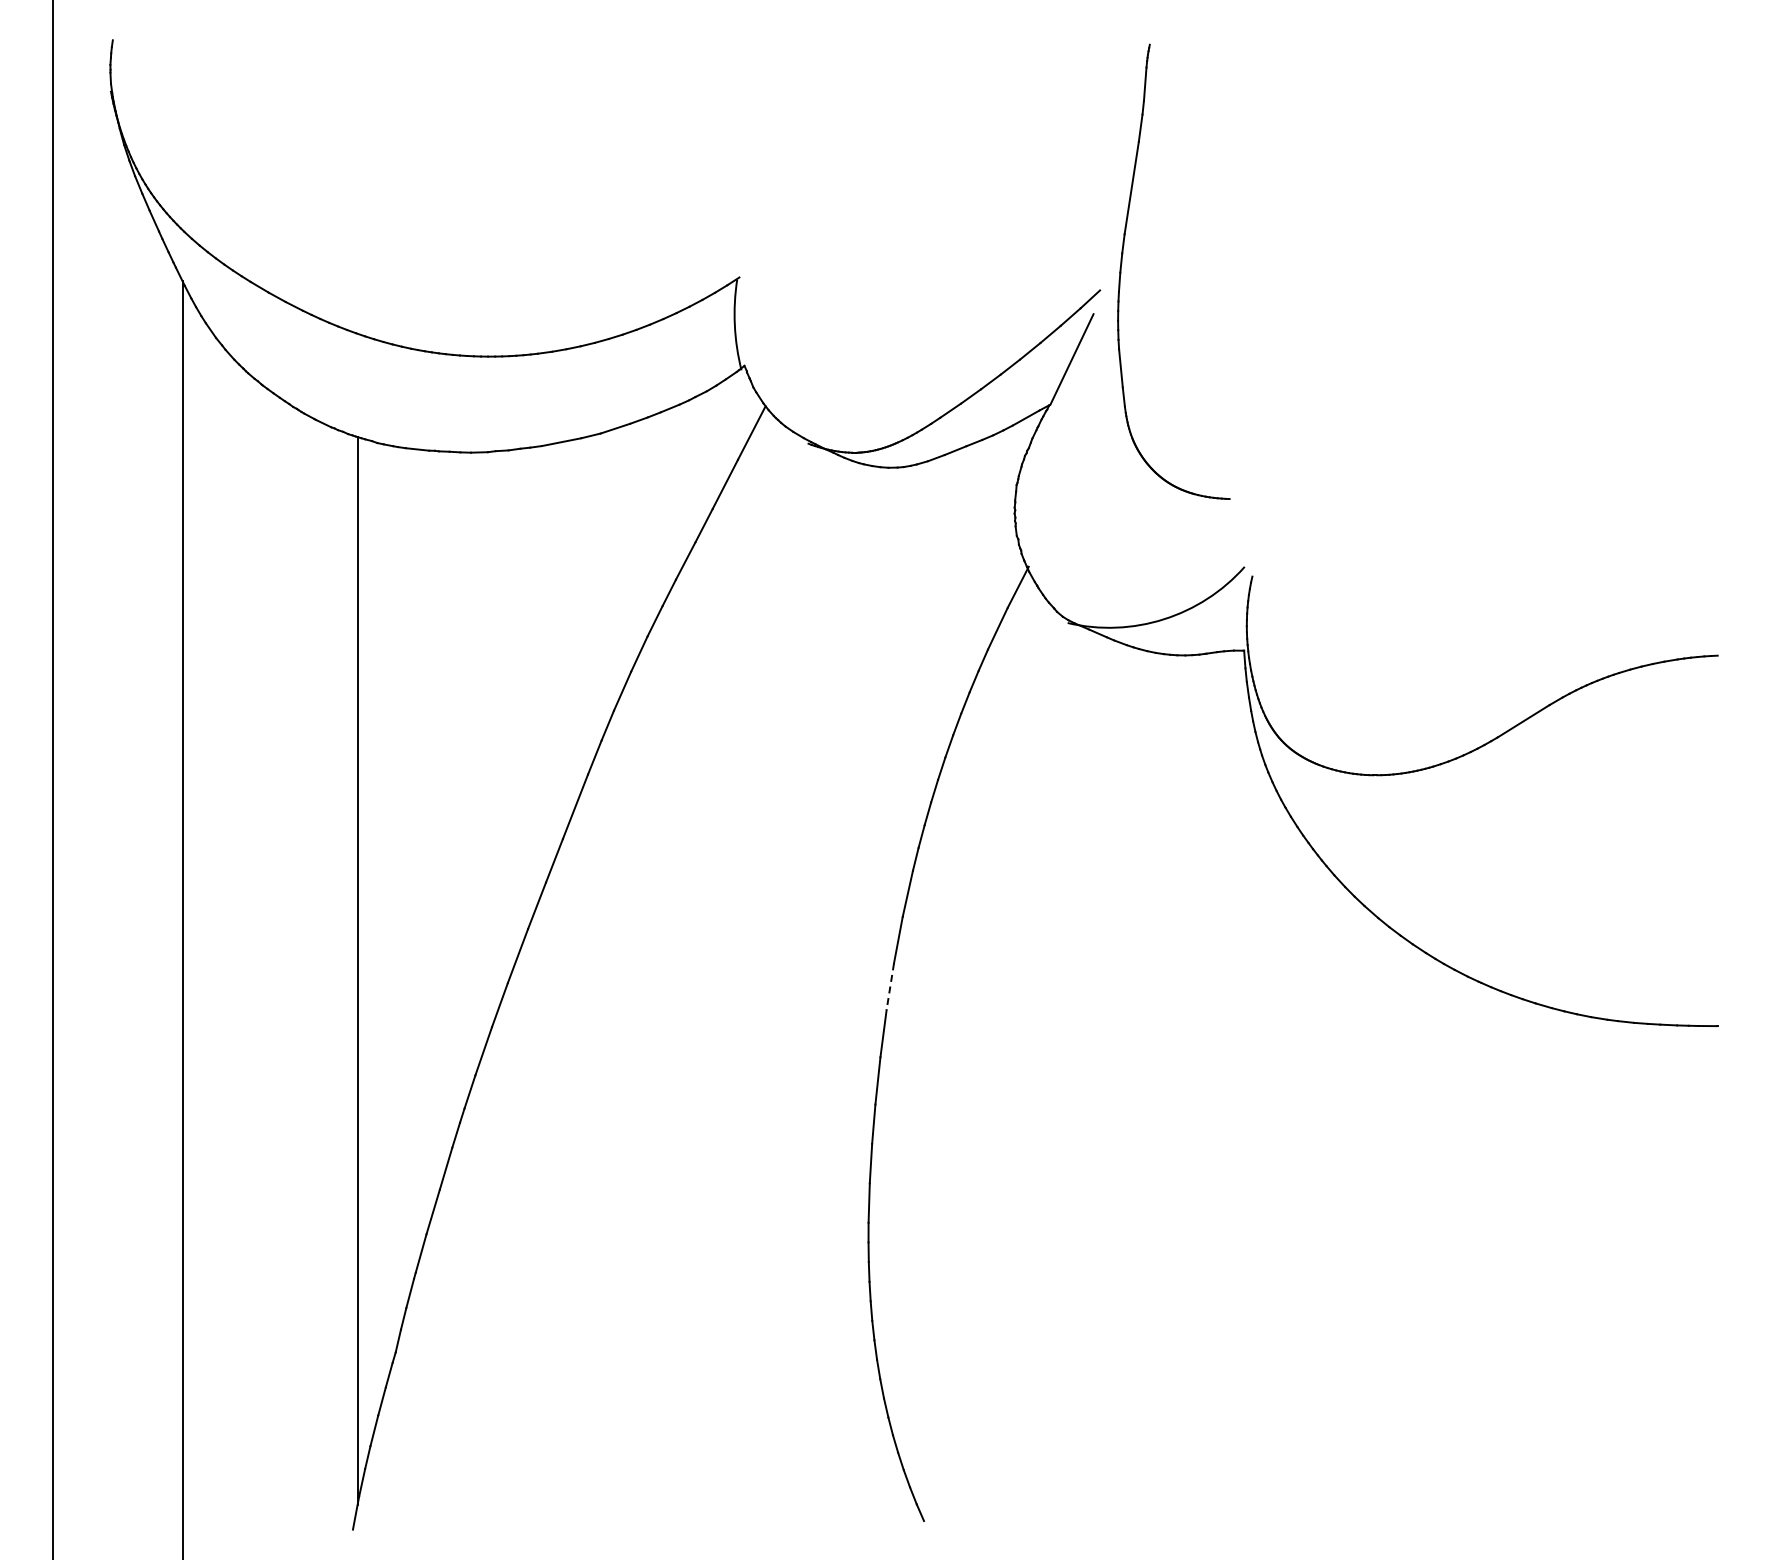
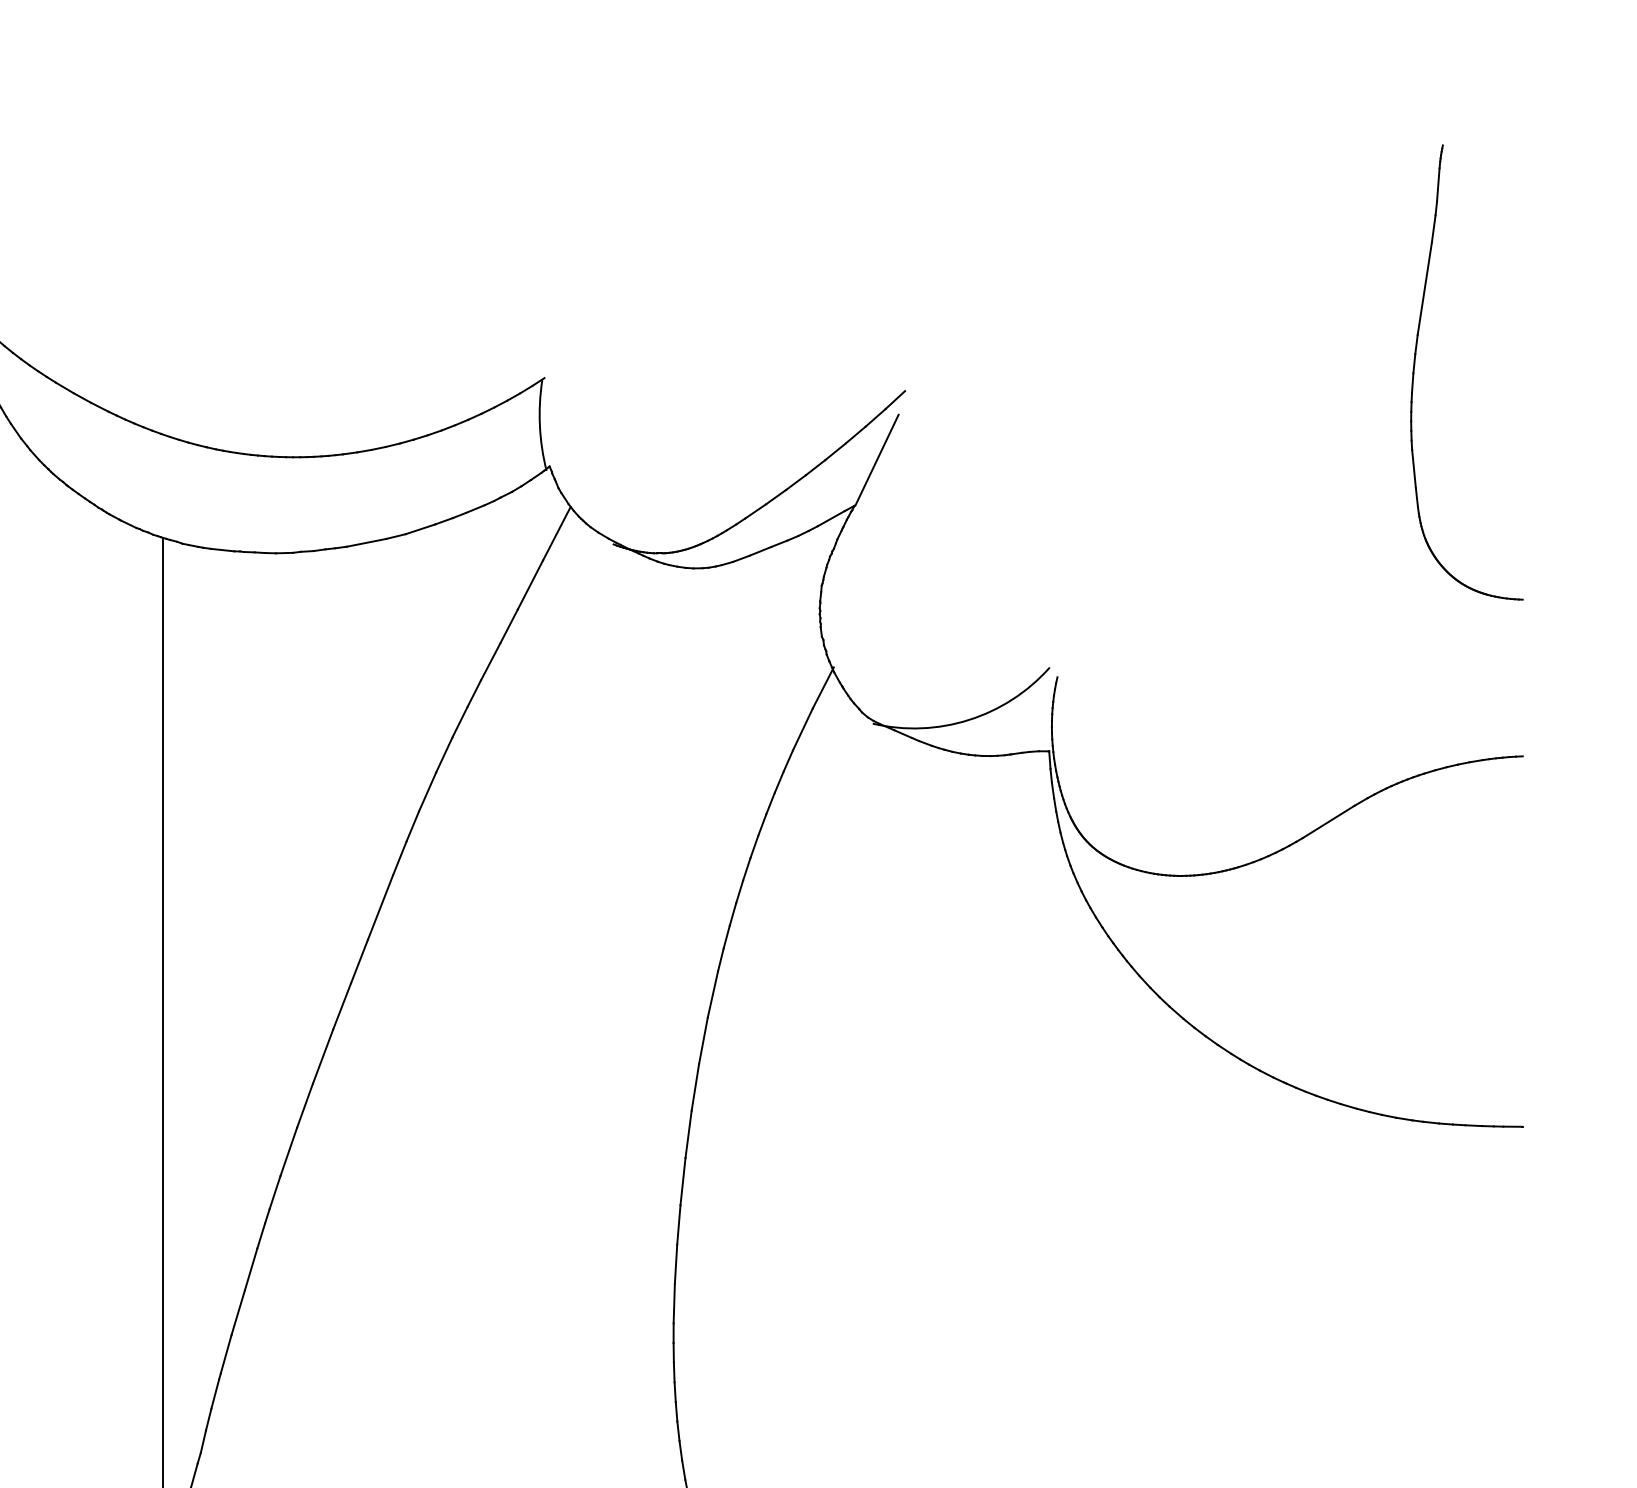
part: (1122, 263) -> (1415, 364), moved
line: (890, 986) -> (695, 1087), dashed -> solid

